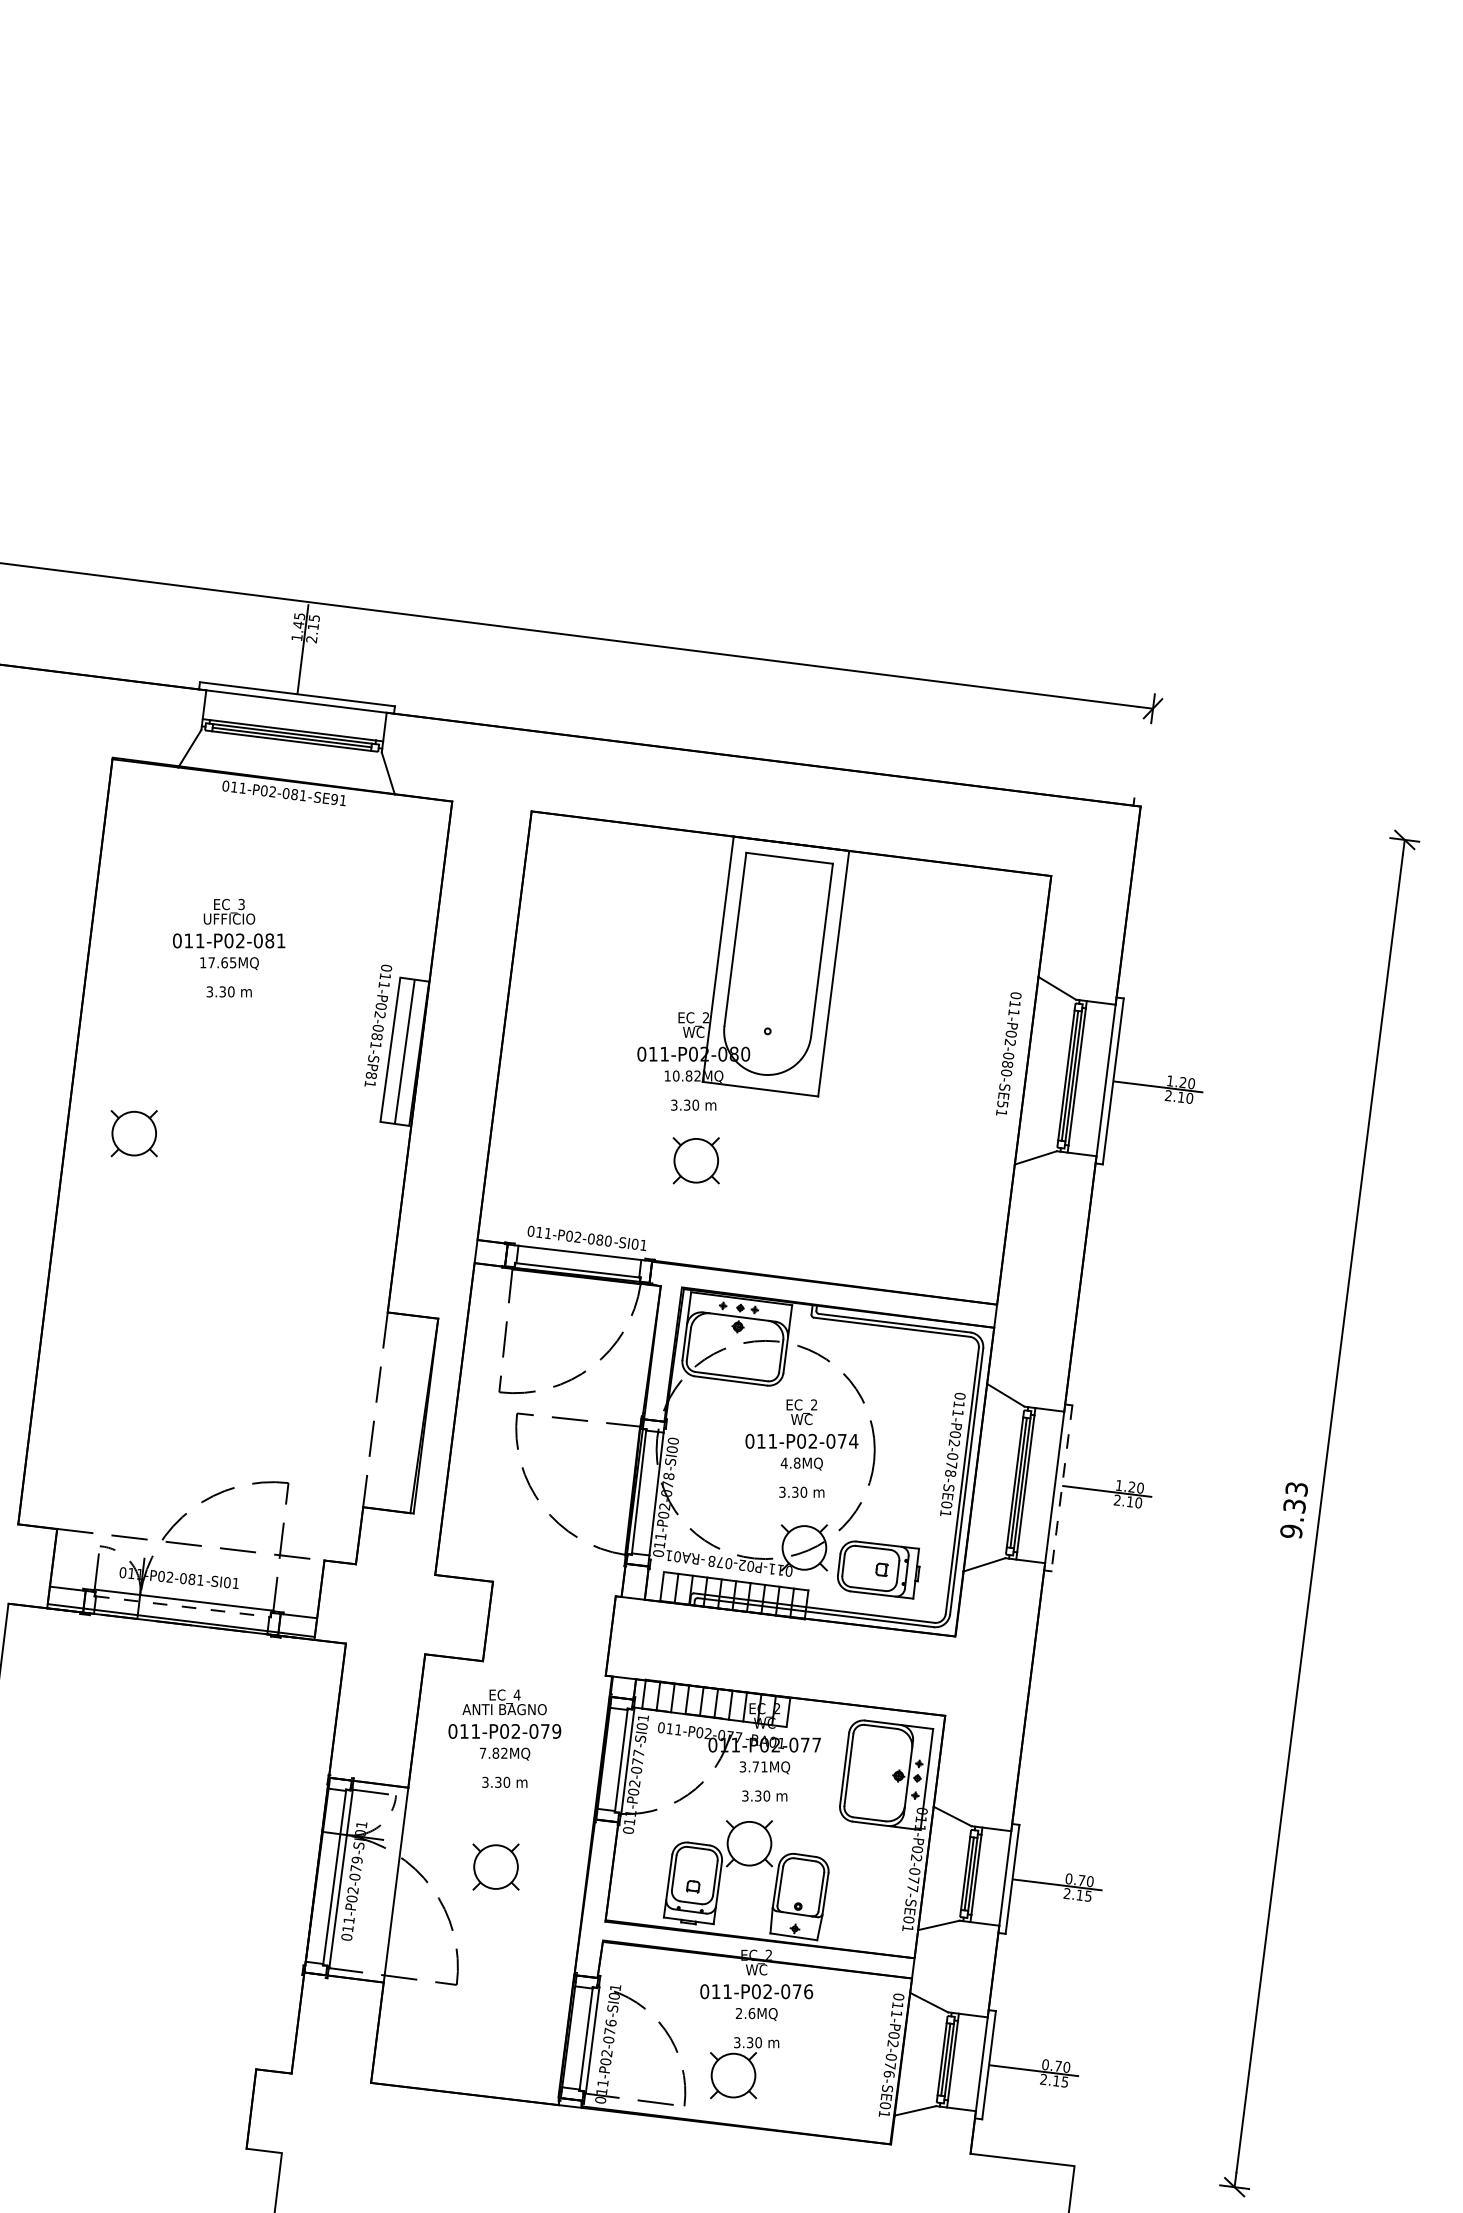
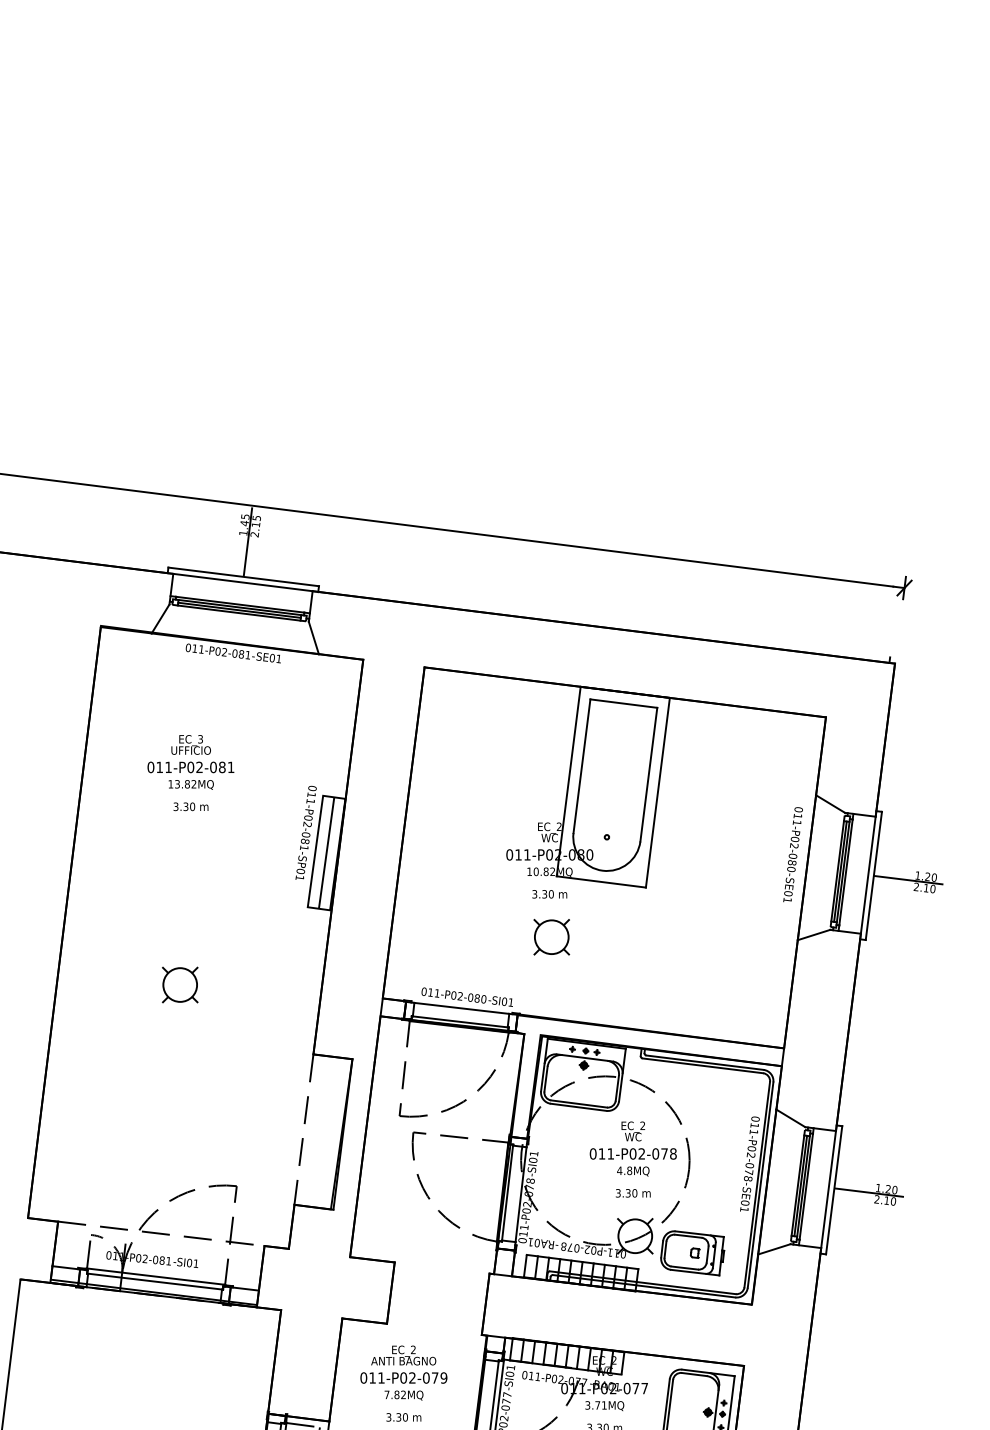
text: (334, 799) -> (272, 658), SE91 -> SE01
text: (222, 962) -> (185, 784), 17.65MQ -> 13.82MQ
text: (371, 1075) -> (300, 871), SP81 -> SP01
text: (1002, 1103) -> (788, 892), SE51 -> SE01
part: (133, 1133) -> (179, 984), moved
text: (673, 1440) -> (534, 1153), SI00 -> SI01
text: (853, 1440) -> (673, 1153), 011-P02-074 -> 011-P02-078
line: (1061, 1488) -> (833, 1190), dashed -> solid
line: (183, 1606) -> (155, 1281), dashed -> solid
text: (516, 1694) -> (412, 1349), EC_4 -> EC_2

